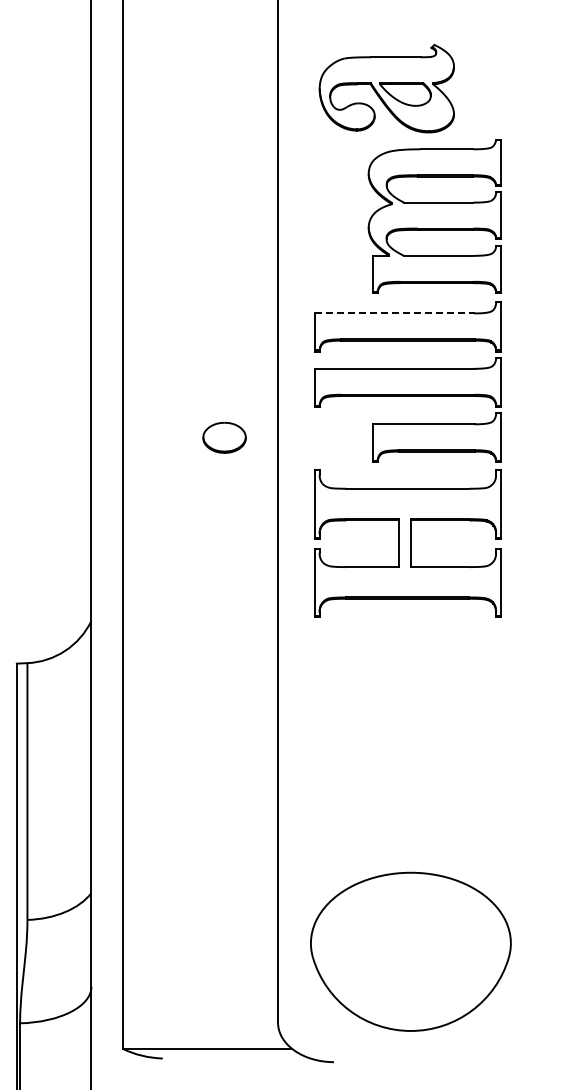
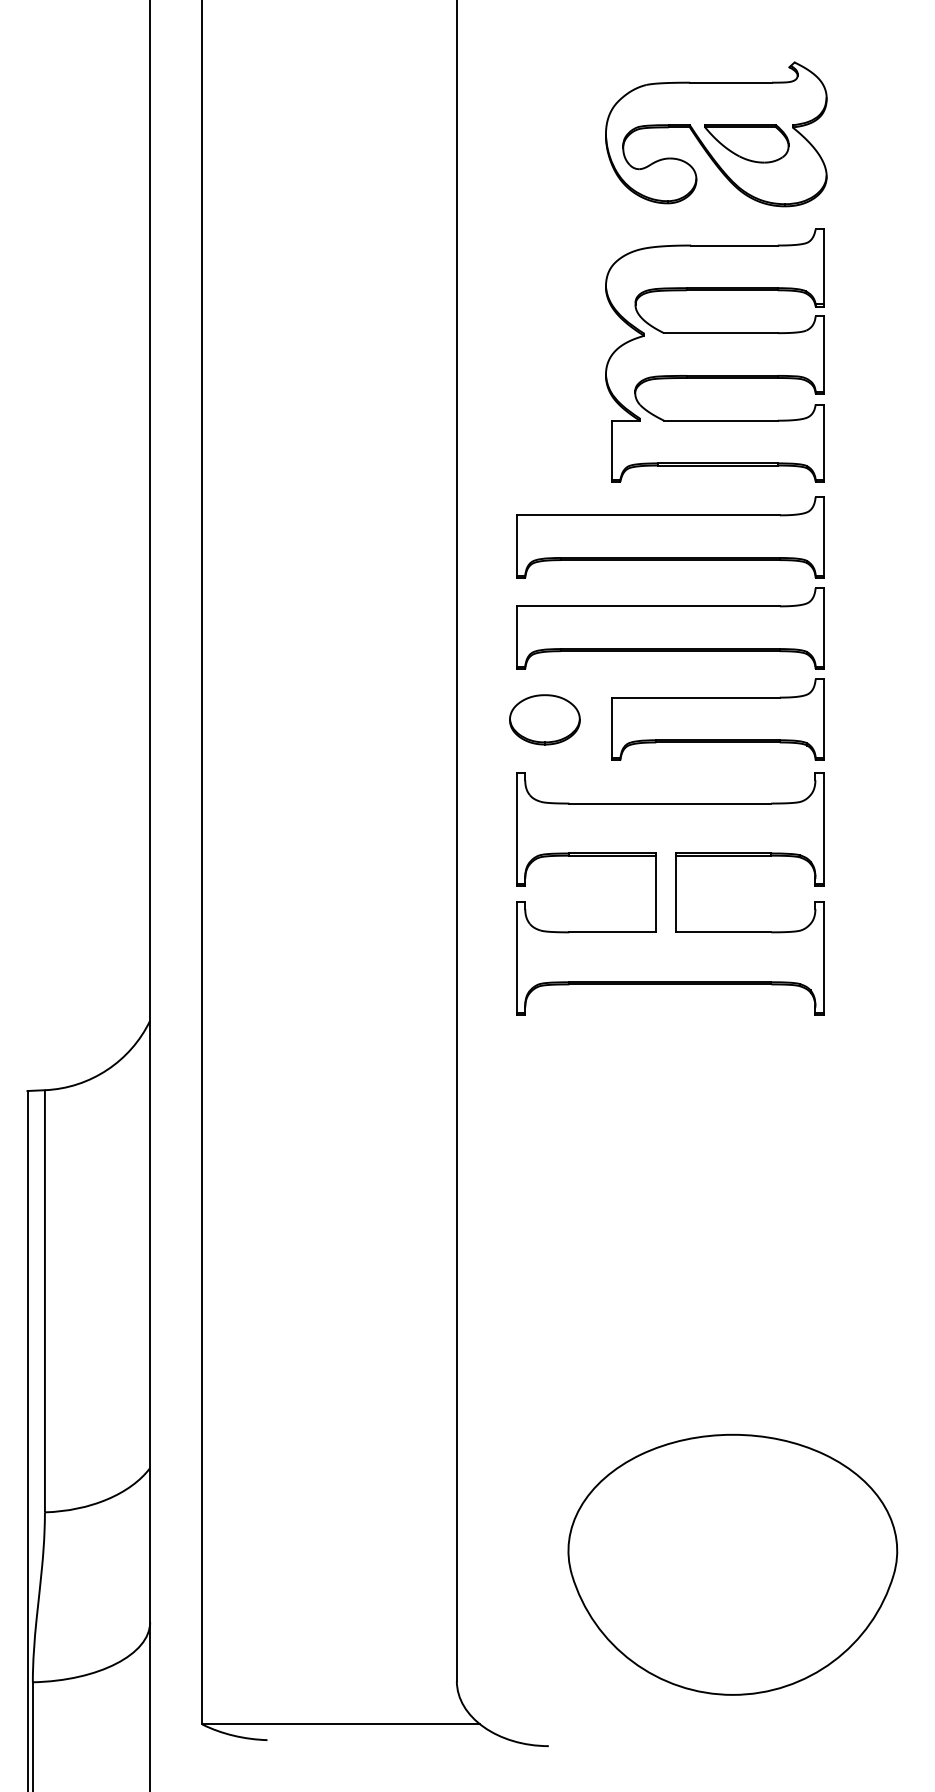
part: (386, 88) -> (715, 134), moved
line: (394, 313) -> (648, 515), dashed -> solid
part: (224, 437) -> (544, 719), moved
part: (410, 951) -> (732, 1564), moved

